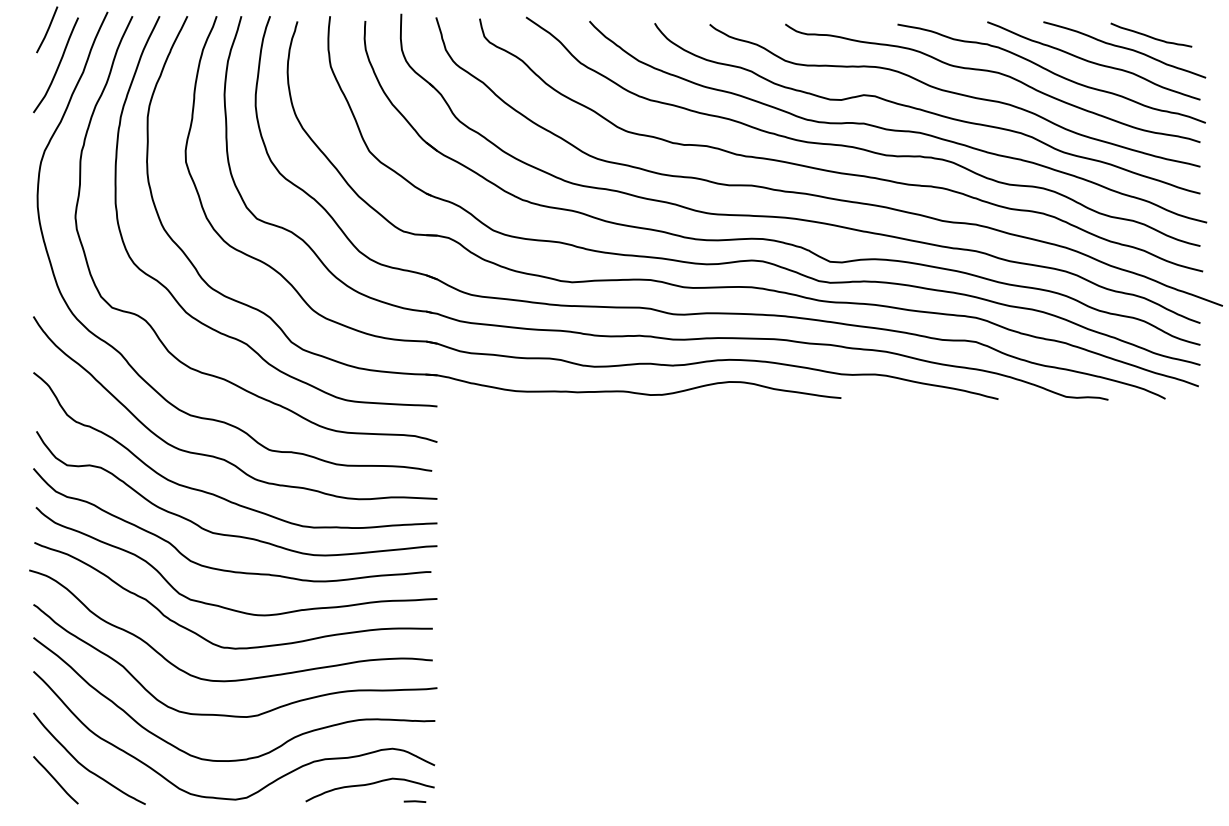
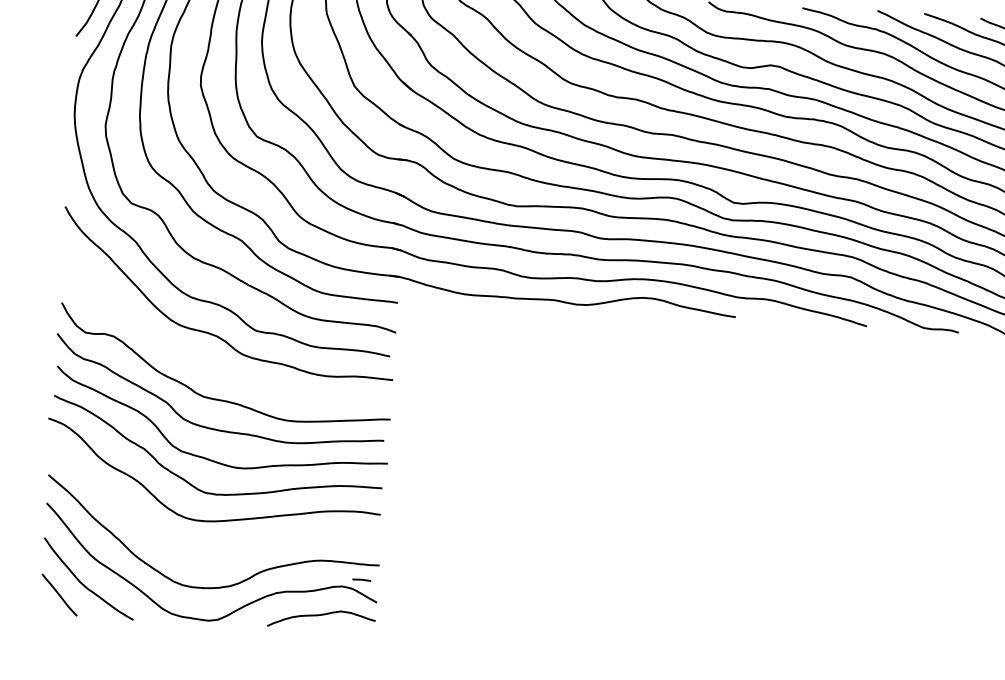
curve: (216, 494) -> (208, 364), removed
curve: (227, 714) -> (206, 549), removed
line: (414, 801) -> (361, 579), moved

